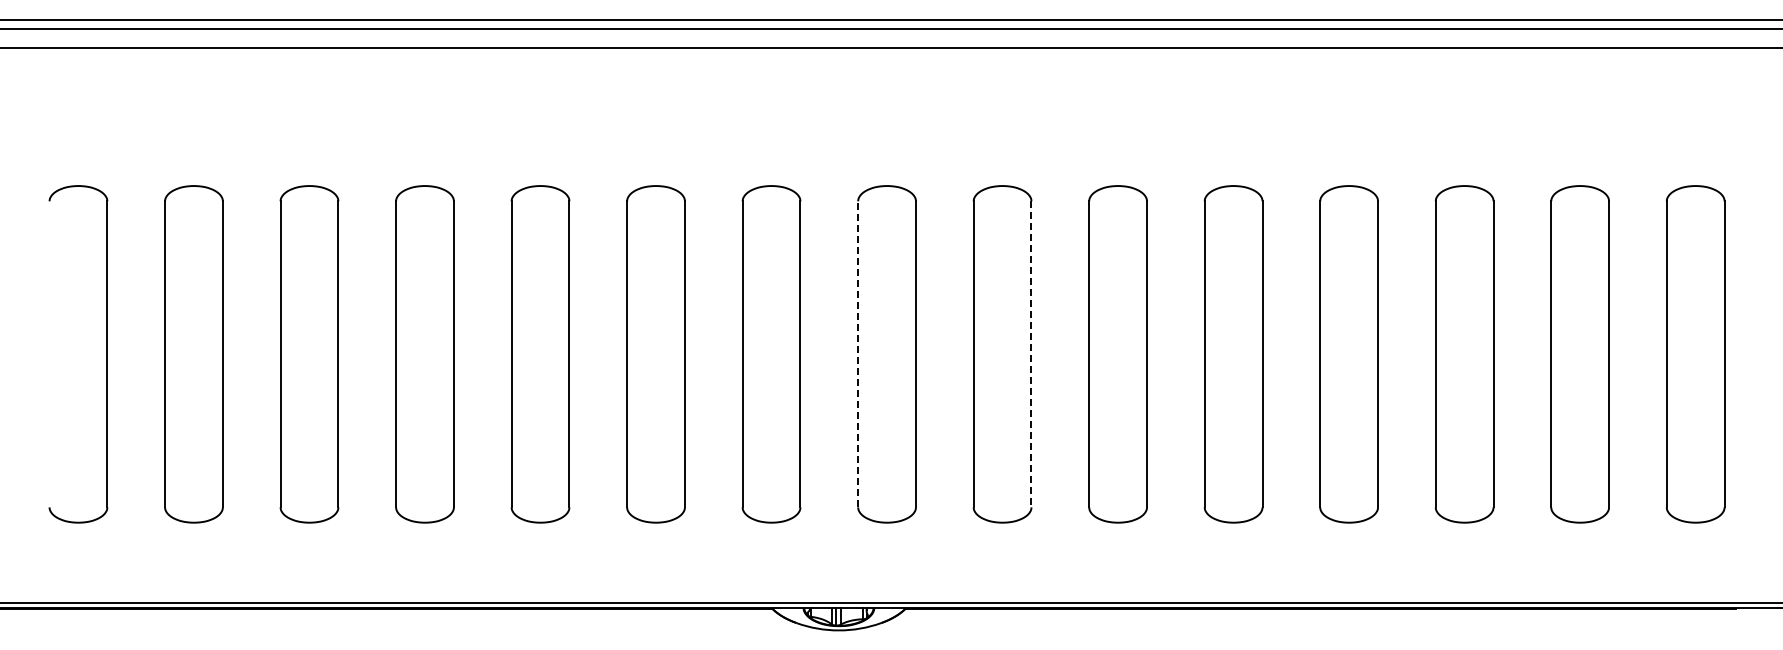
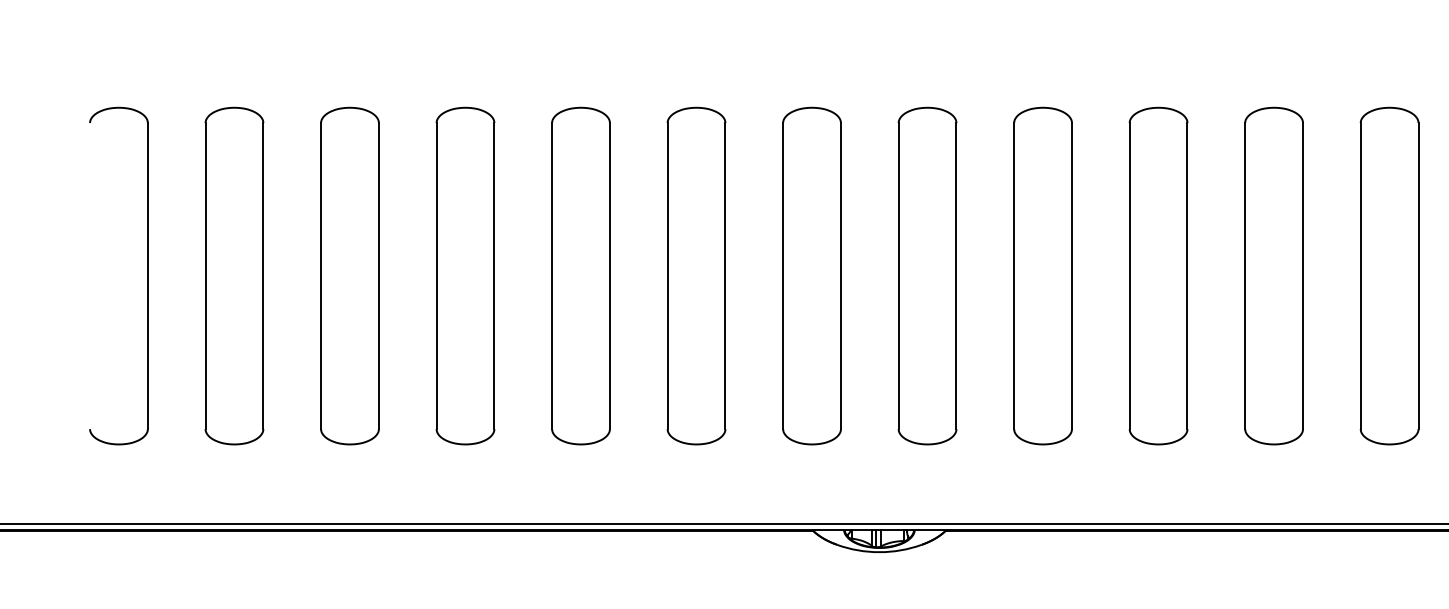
line: (858, 353) -> (898, 275), dashed -> solid
line: (1031, 354) -> (1071, 276), dashed -> solid

